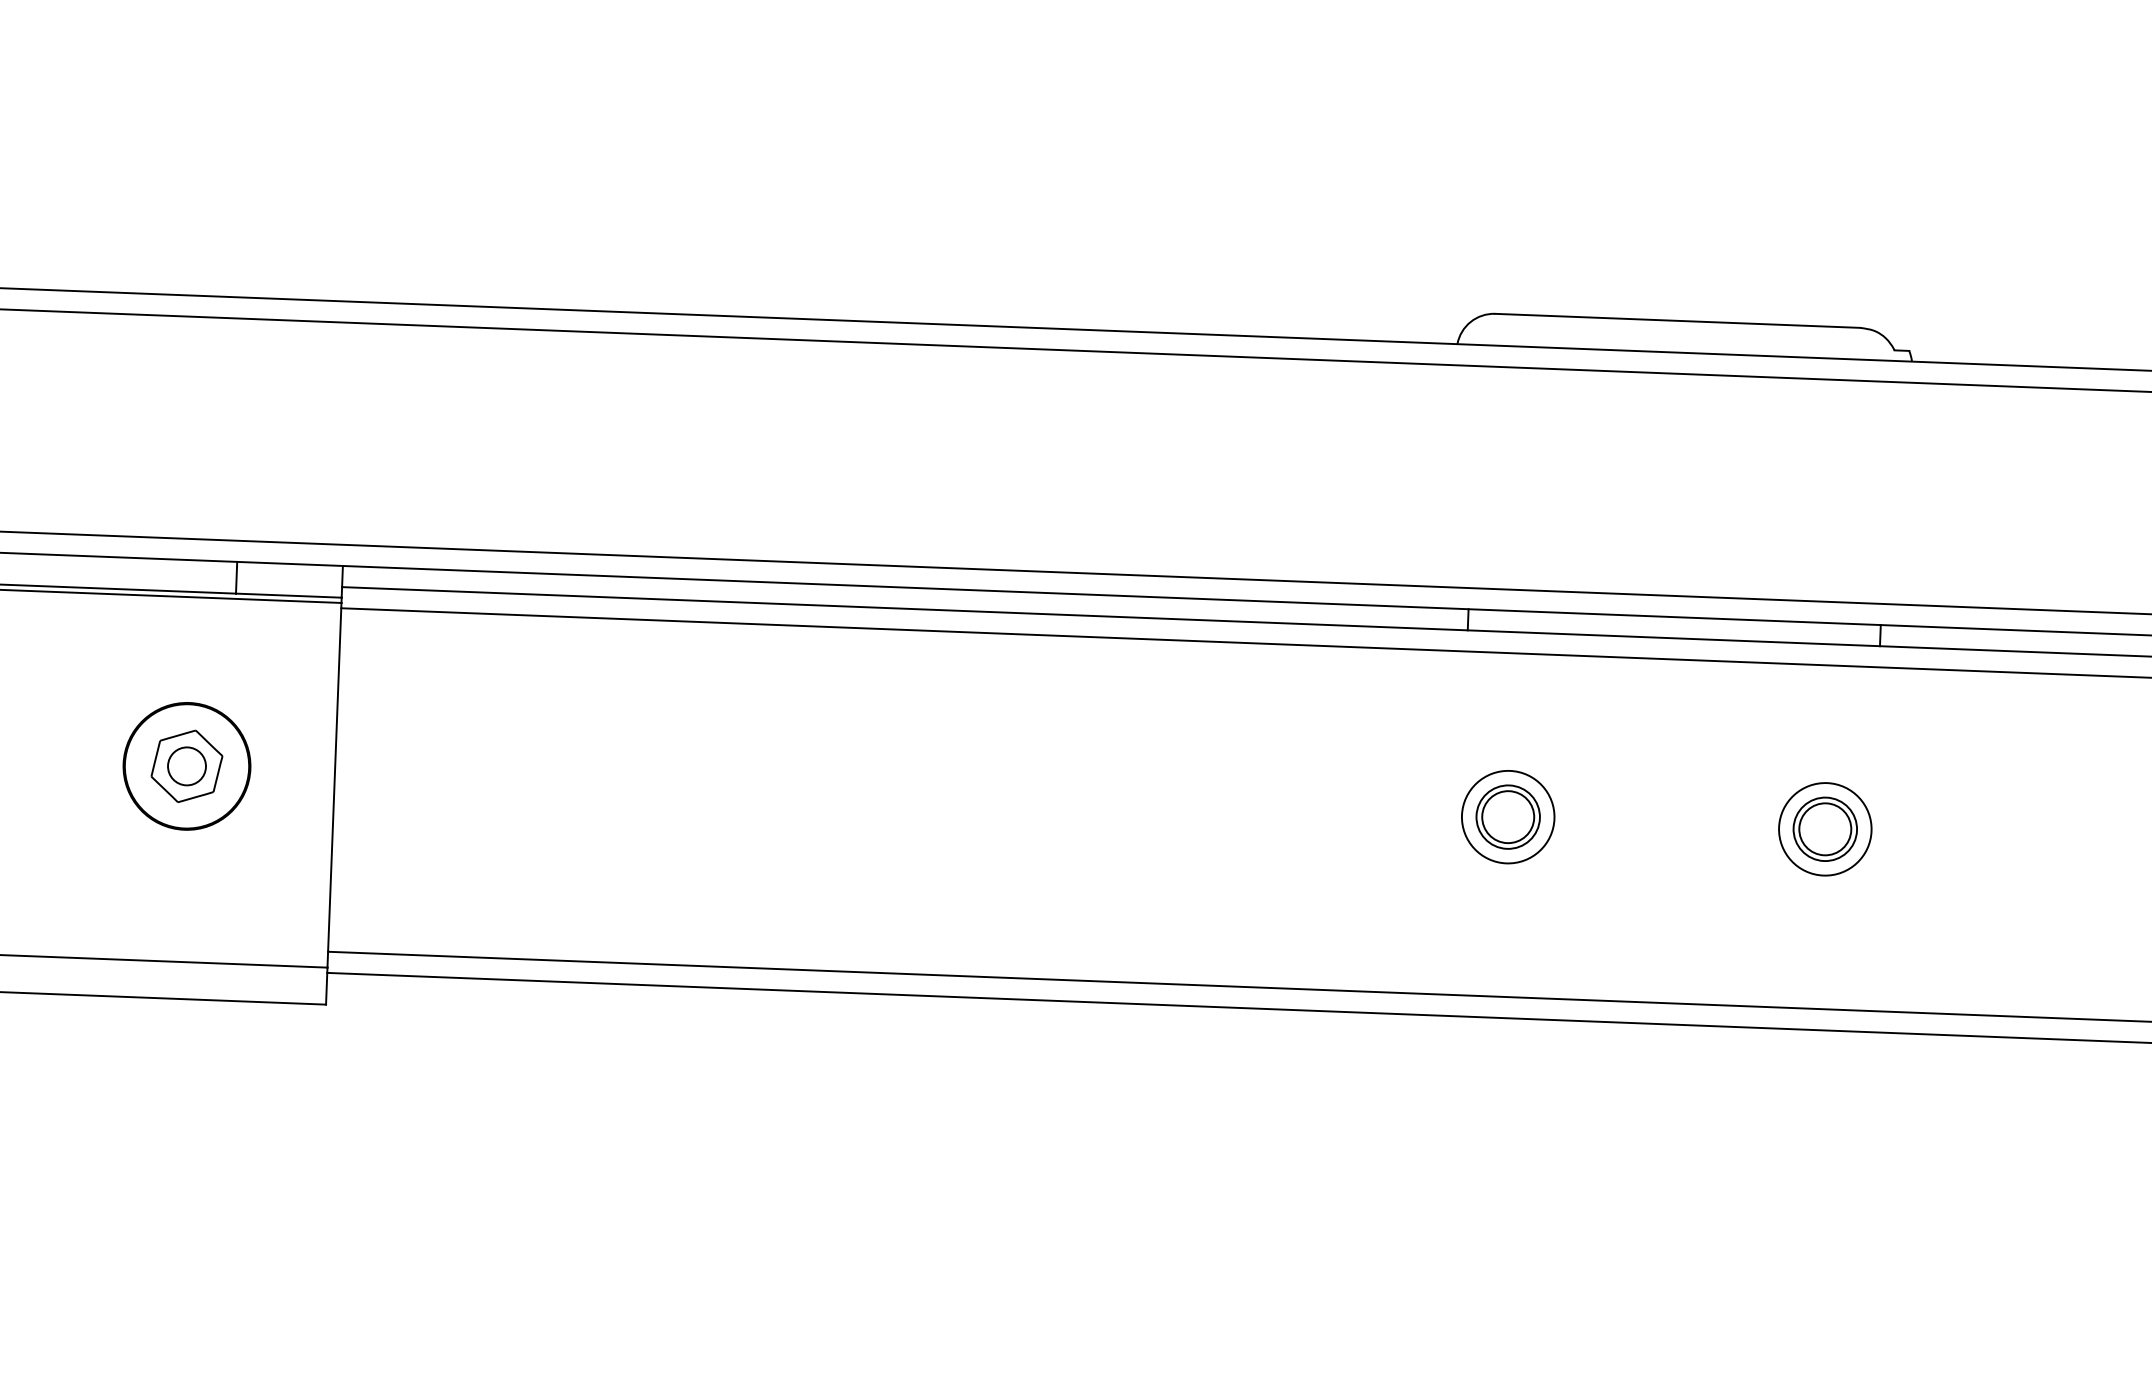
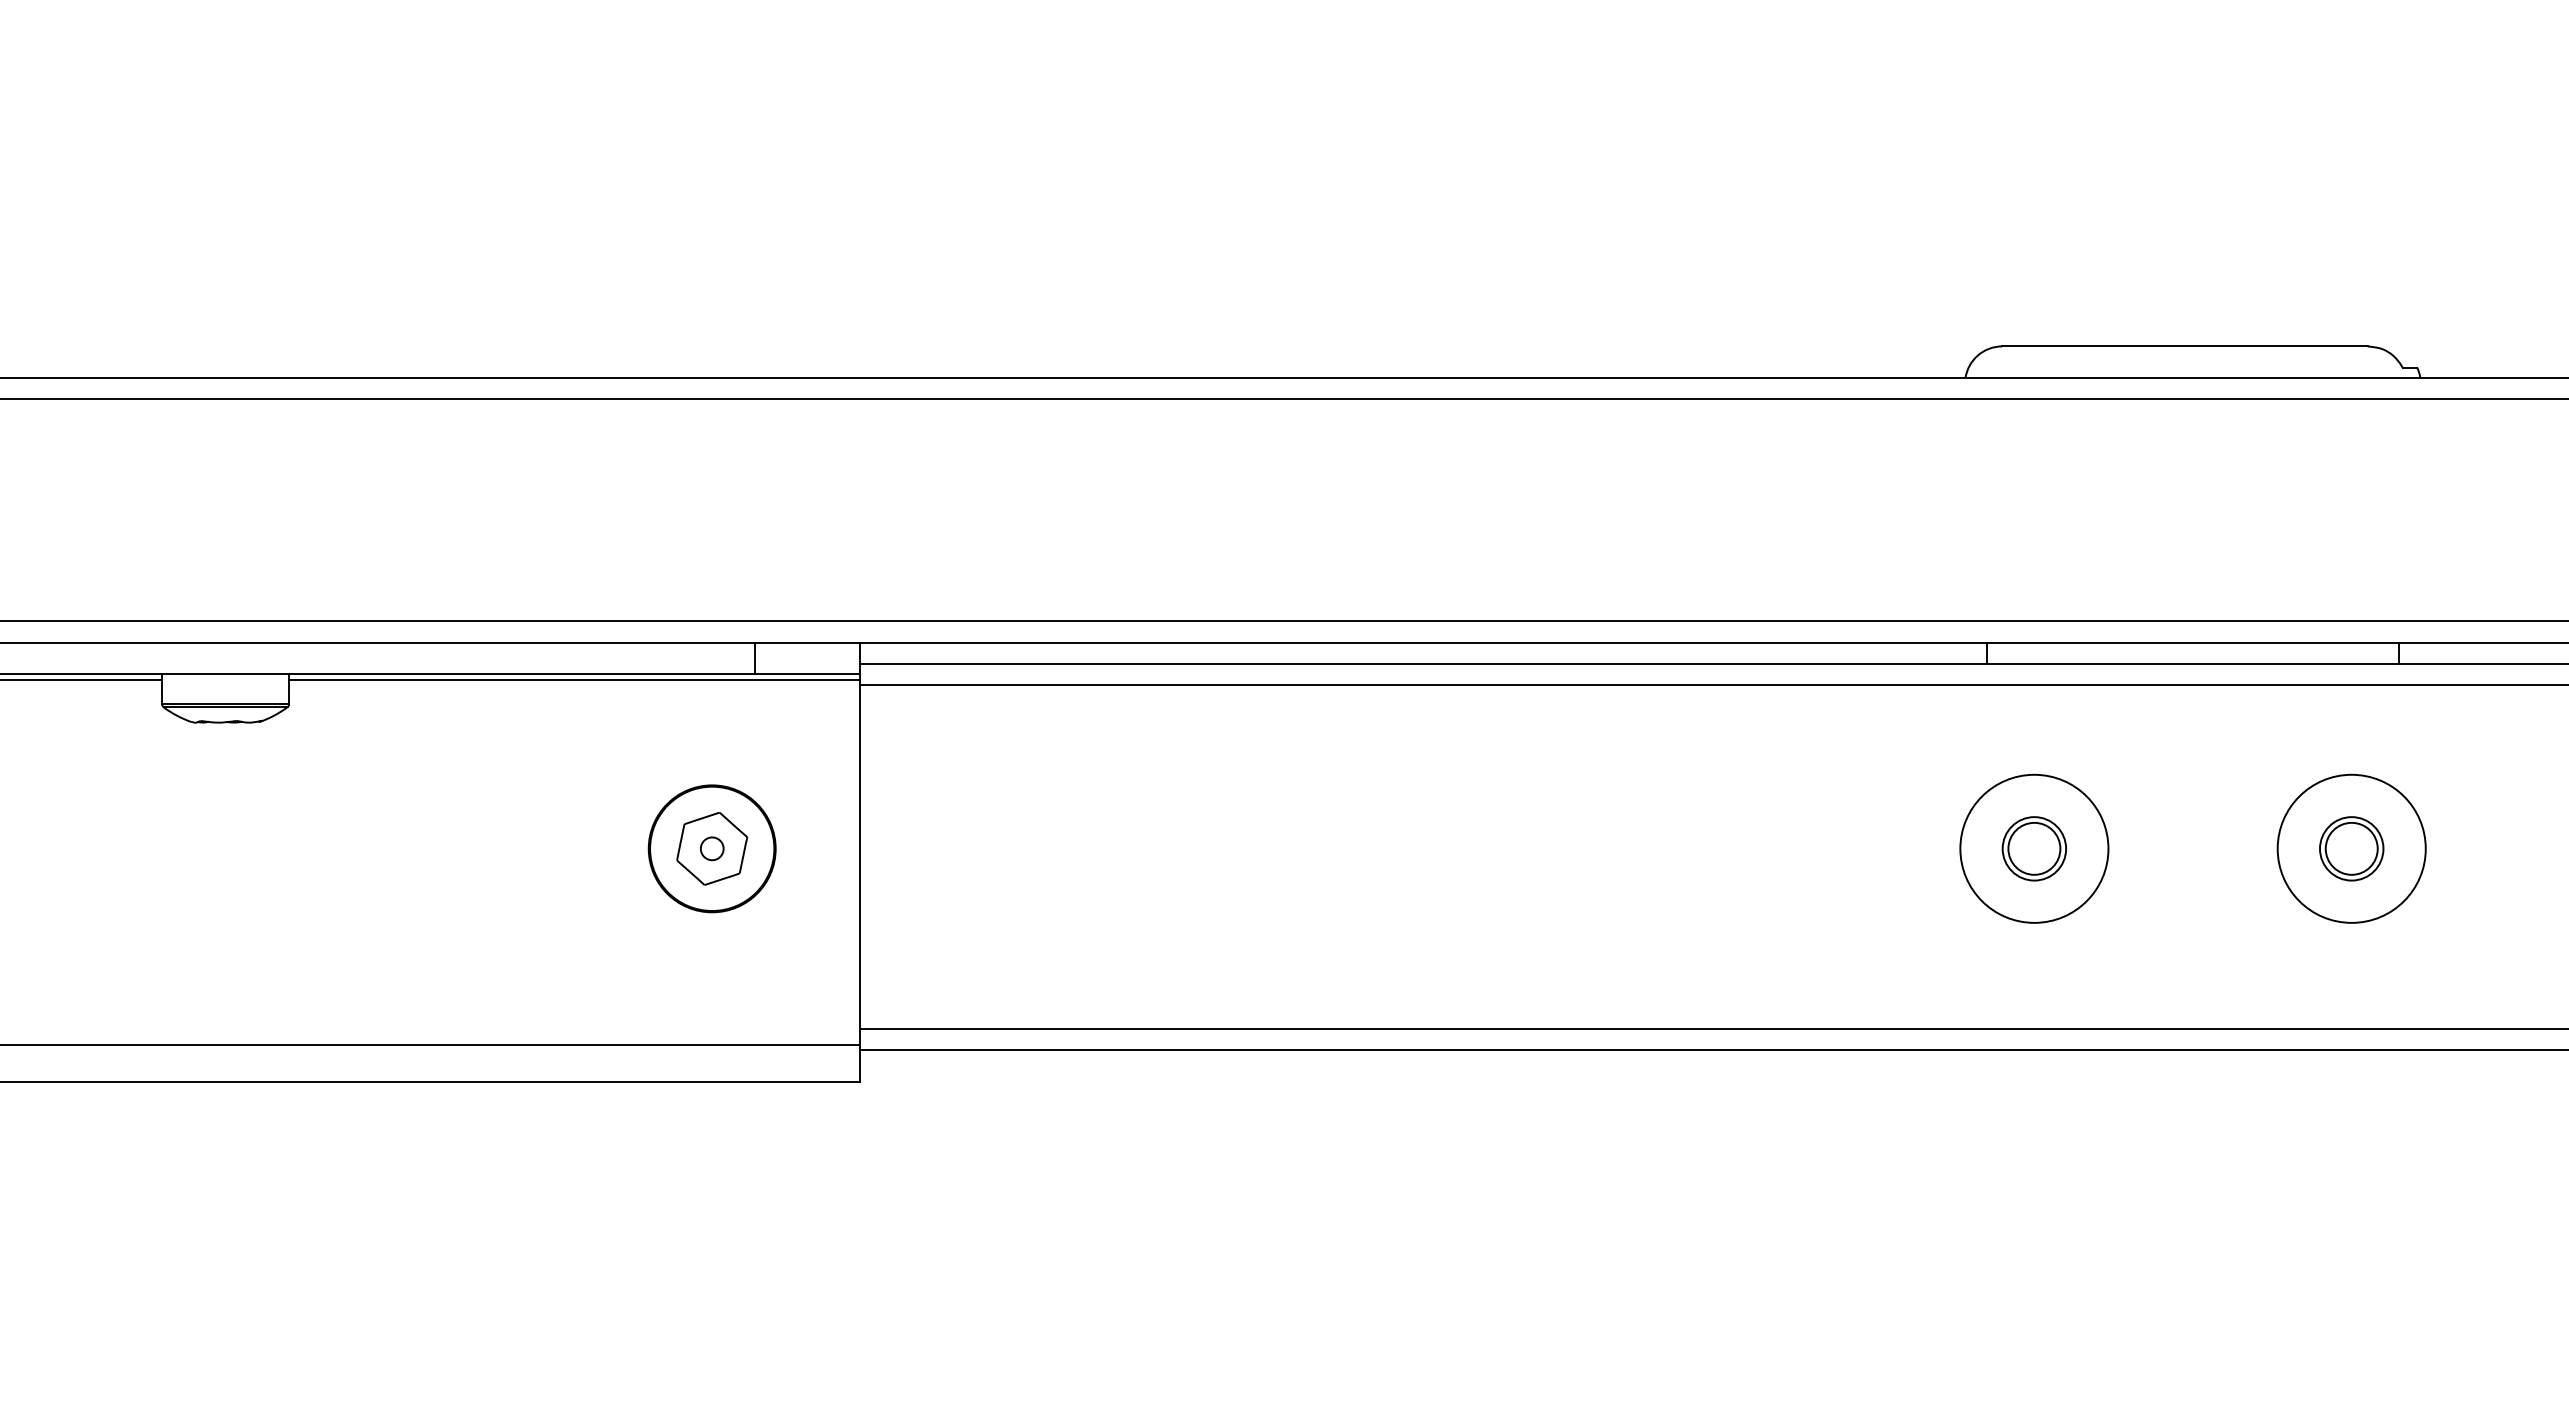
circle: (187, 766) -> (712, 848), size x0.6
circle: (1508, 816) -> (2034, 848), size x1.6
circle: (1825, 828) -> (2351, 848), size x1.6

